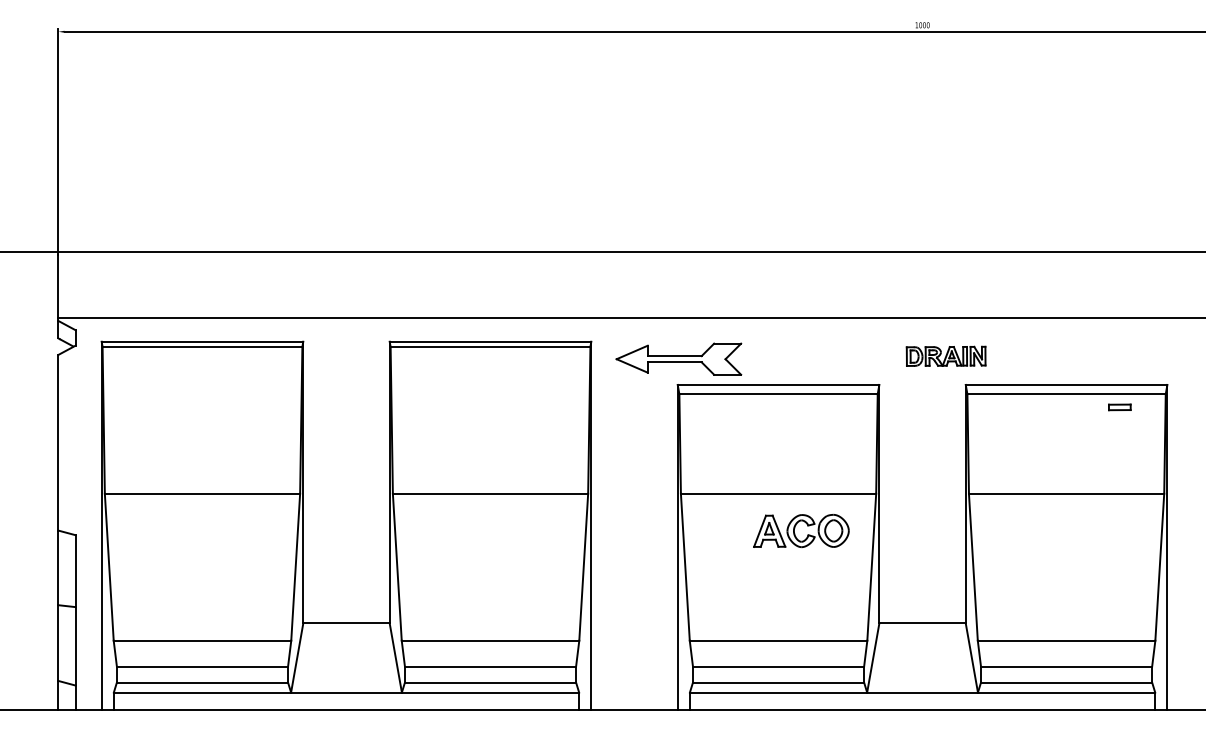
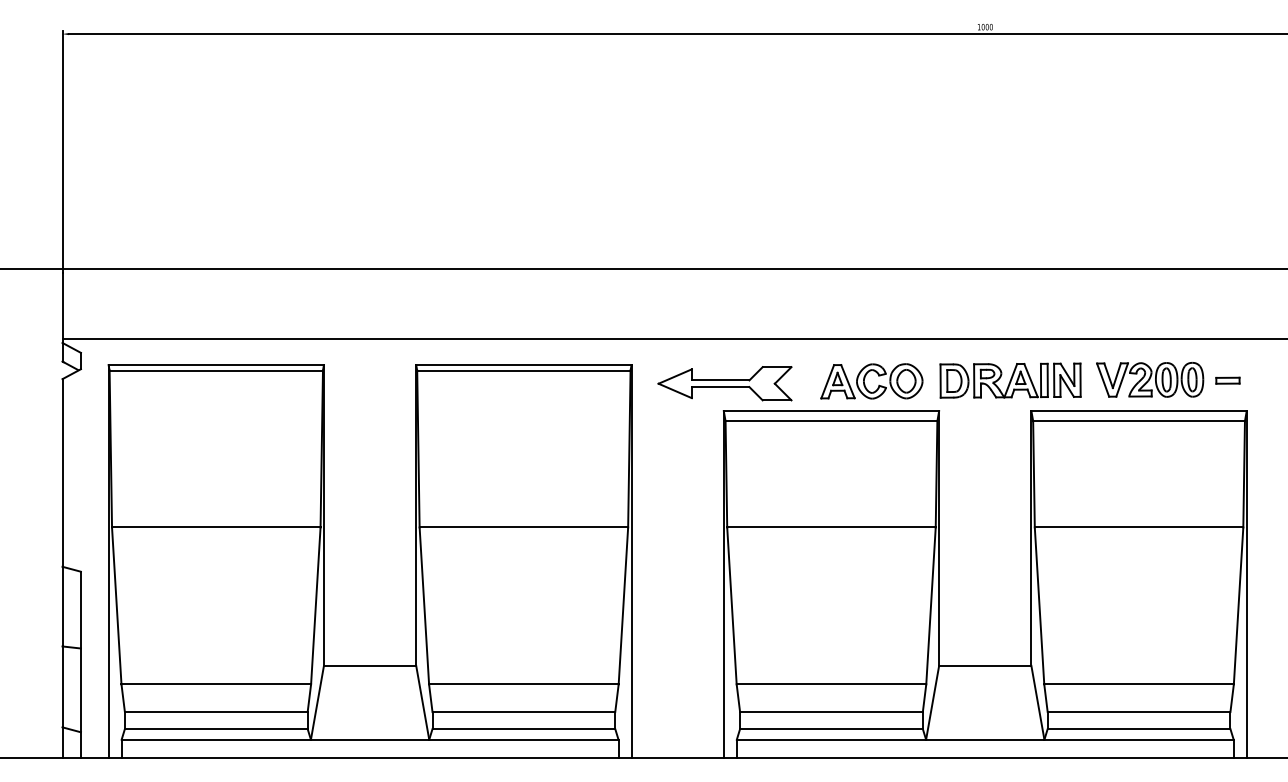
part: (1076, 355) -> (1149, 379), added
part: (945, 356) -> (1009, 380), size x1.67
part: (1119, 407) -> (1227, 380), moved
part: (795, 533) -> (865, 384), moved

